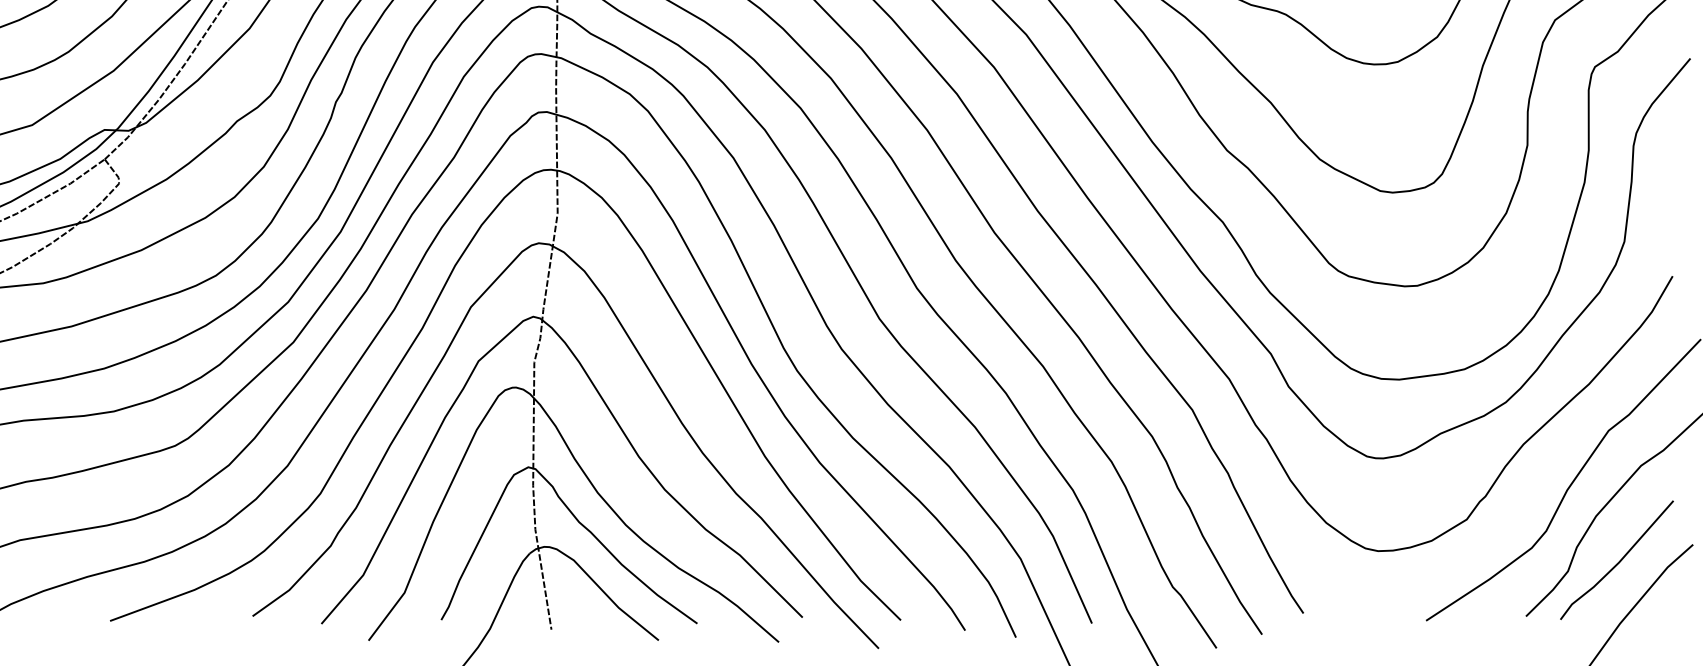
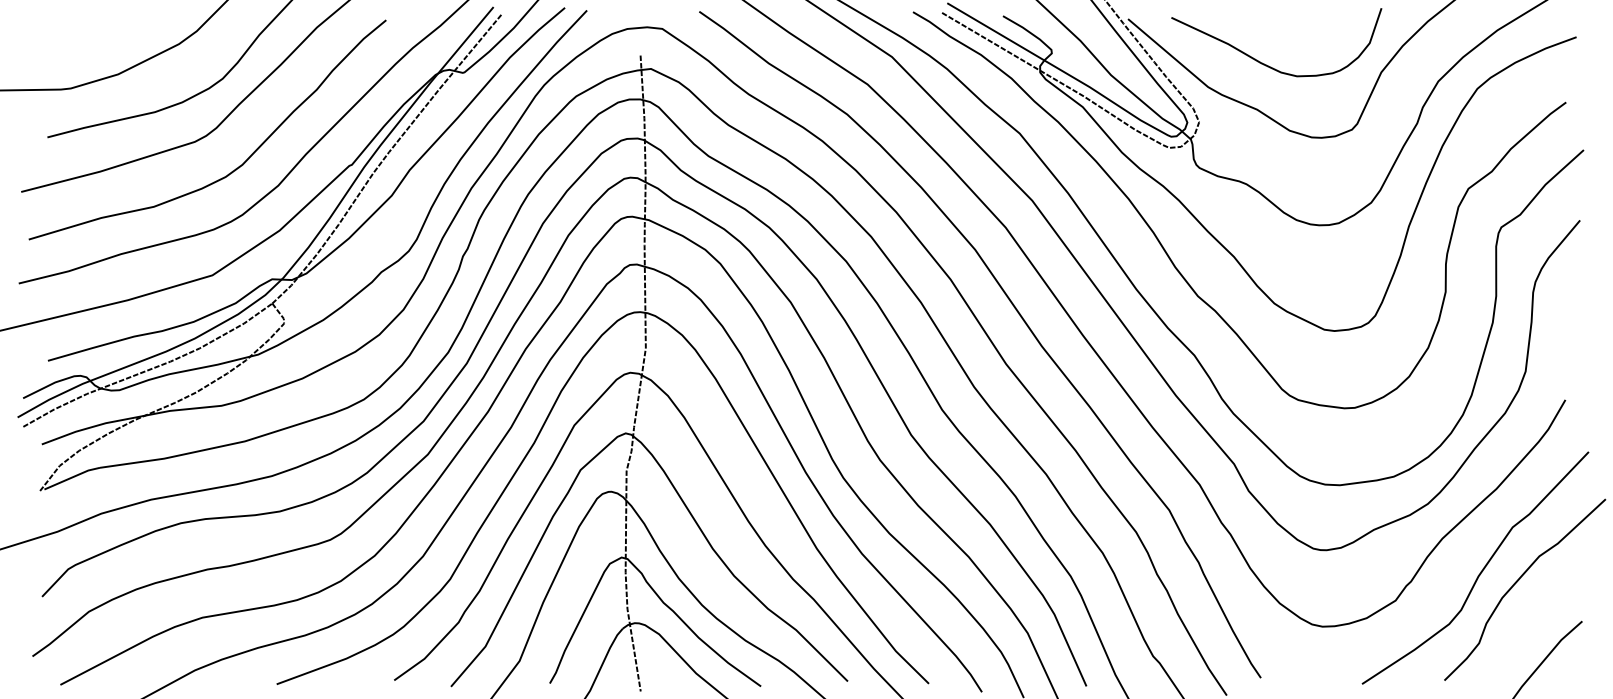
line: (1619, 560) -> (1521, 634), removed

